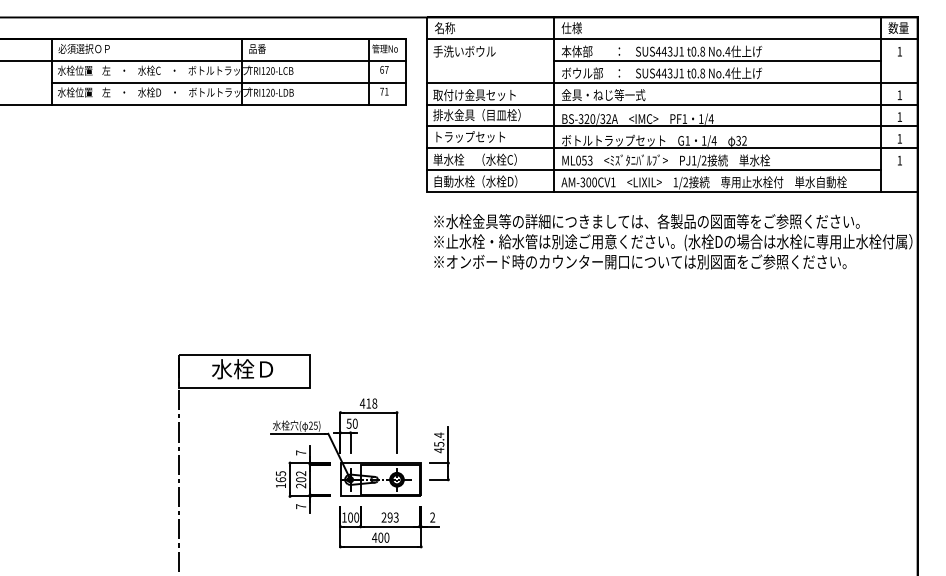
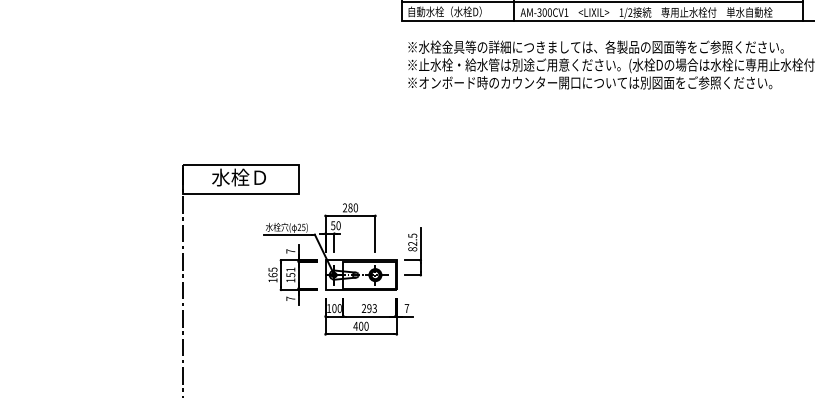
text: (368, 403) -> (350, 207), 418 -> 280
text: (439, 443) -> (412, 243), 45.4 -> 82.5
text: (301, 479) -> (291, 274), 202 -> 151
text: (432, 517) -> (406, 308), 2 -> 7

